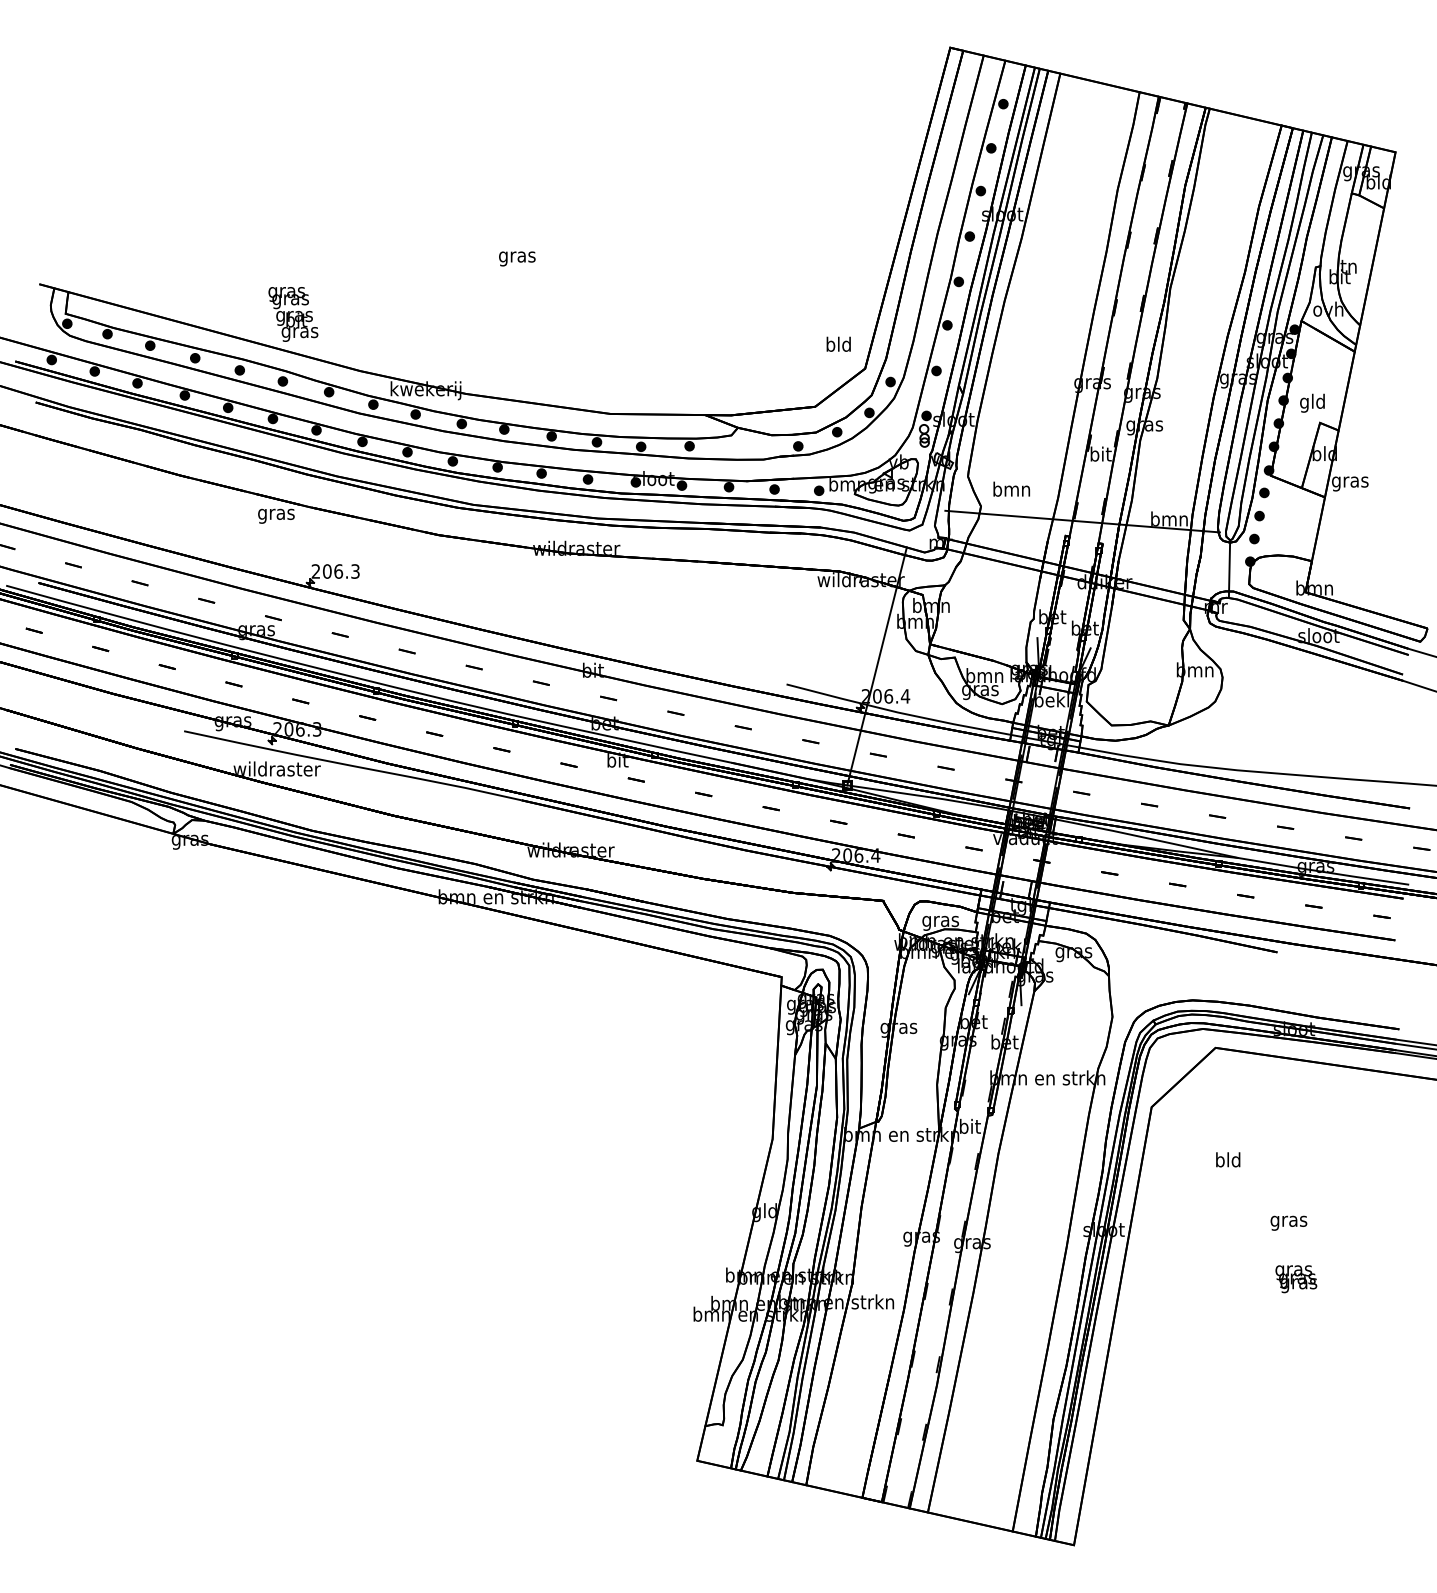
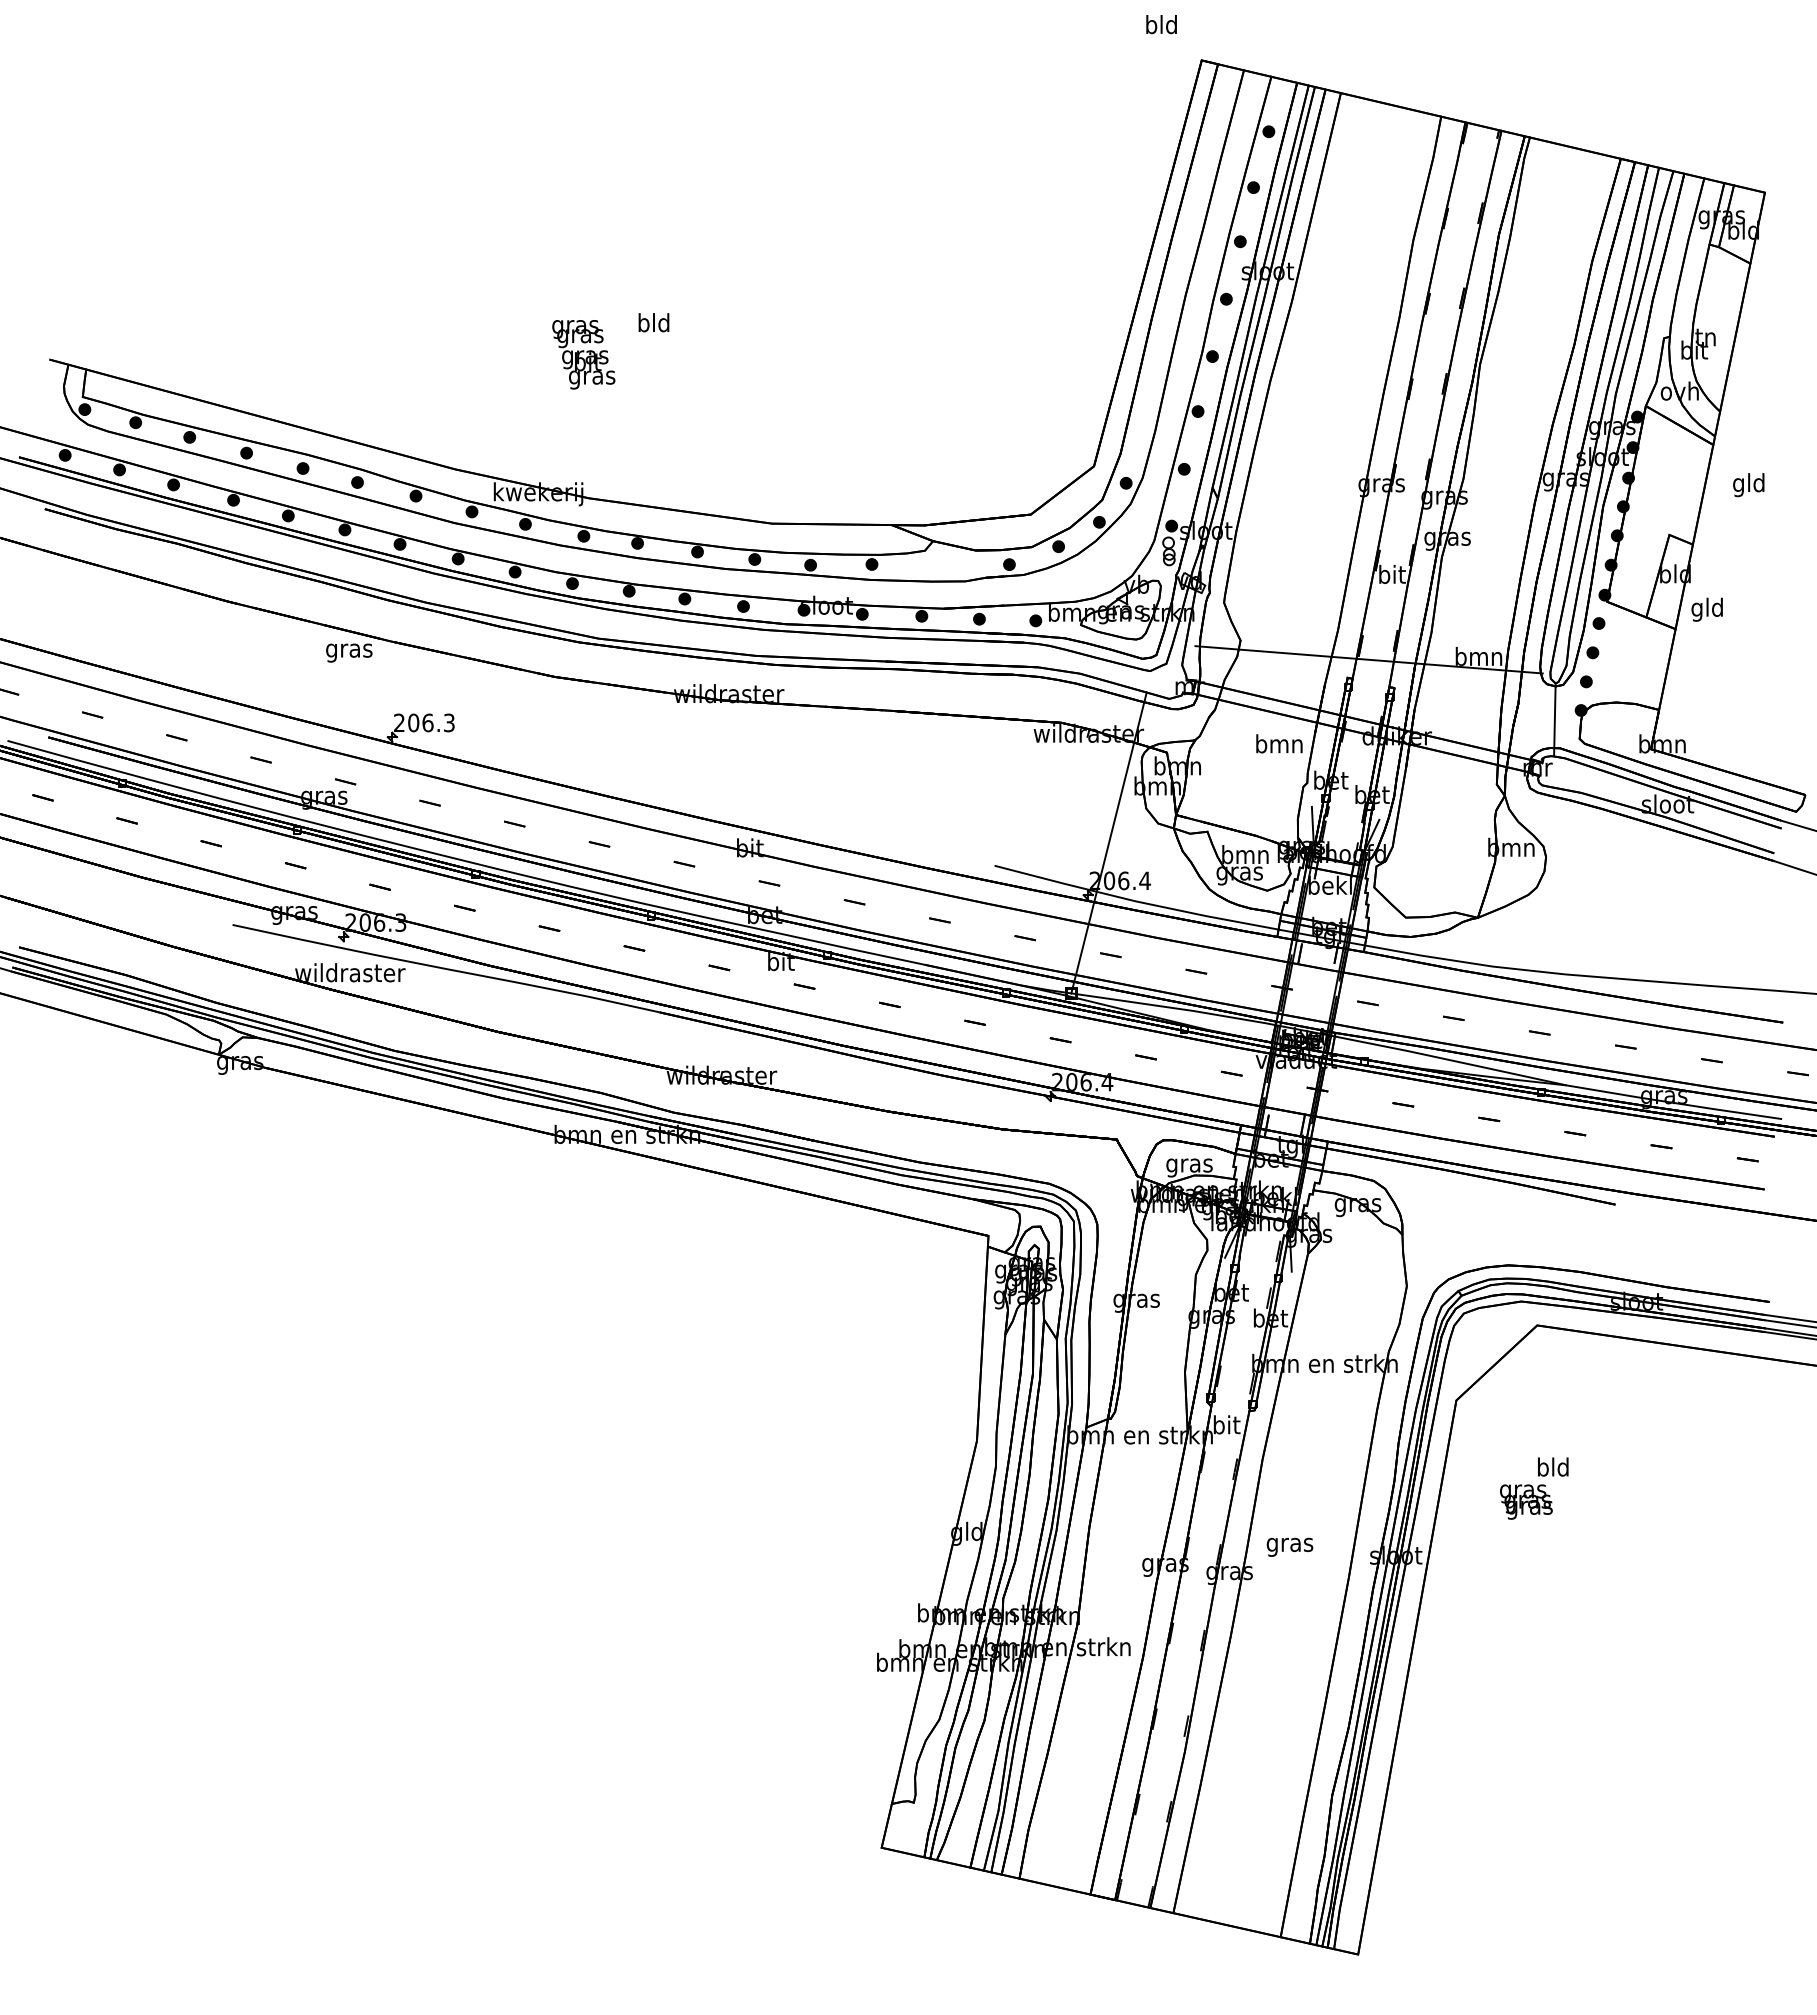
text: (516, 257) -> (653, 325), gras -> bld
text: (293, 314) -> (583, 354), moved
text: (838, 344) -> (1161, 24), moved
text: (1312, 403) -> (1748, 485), moved
text: (1350, 481) -> (1707, 609), gras -> gld
text: (1011, 488) -> (1279, 743), moved
text: (1288, 1222) -> (1289, 1546), moved
text: (1296, 1278) -> (1526, 1501), moved

